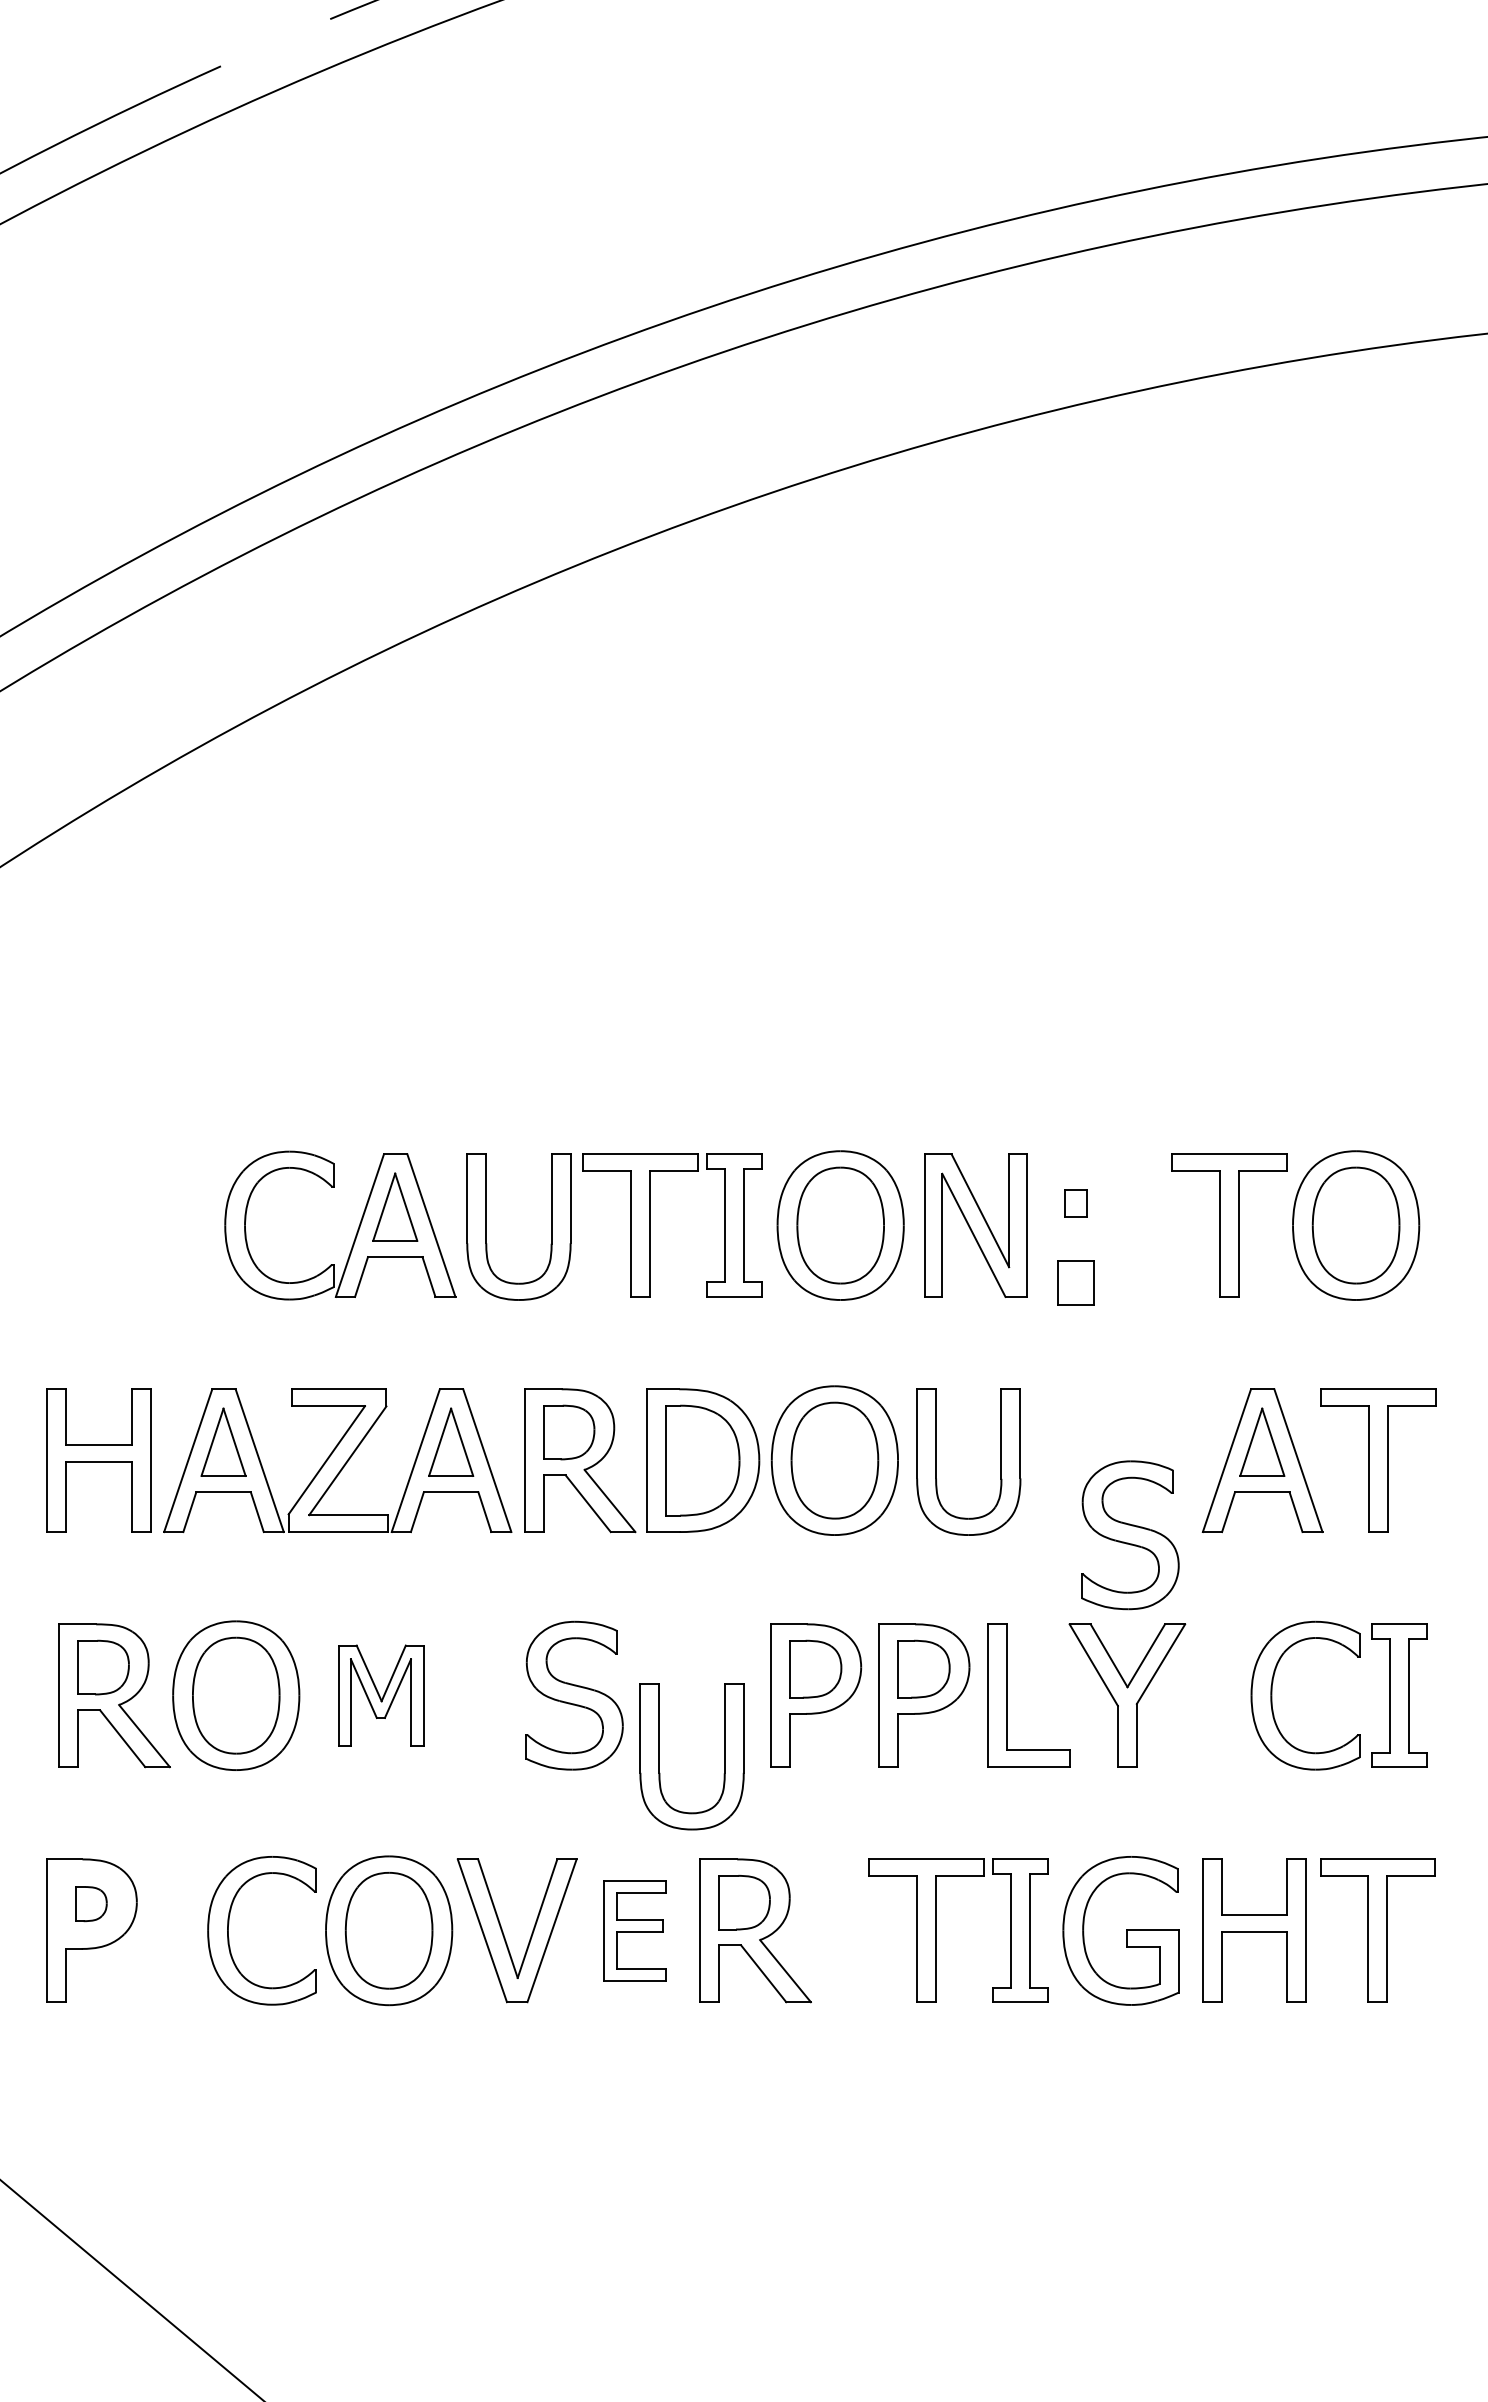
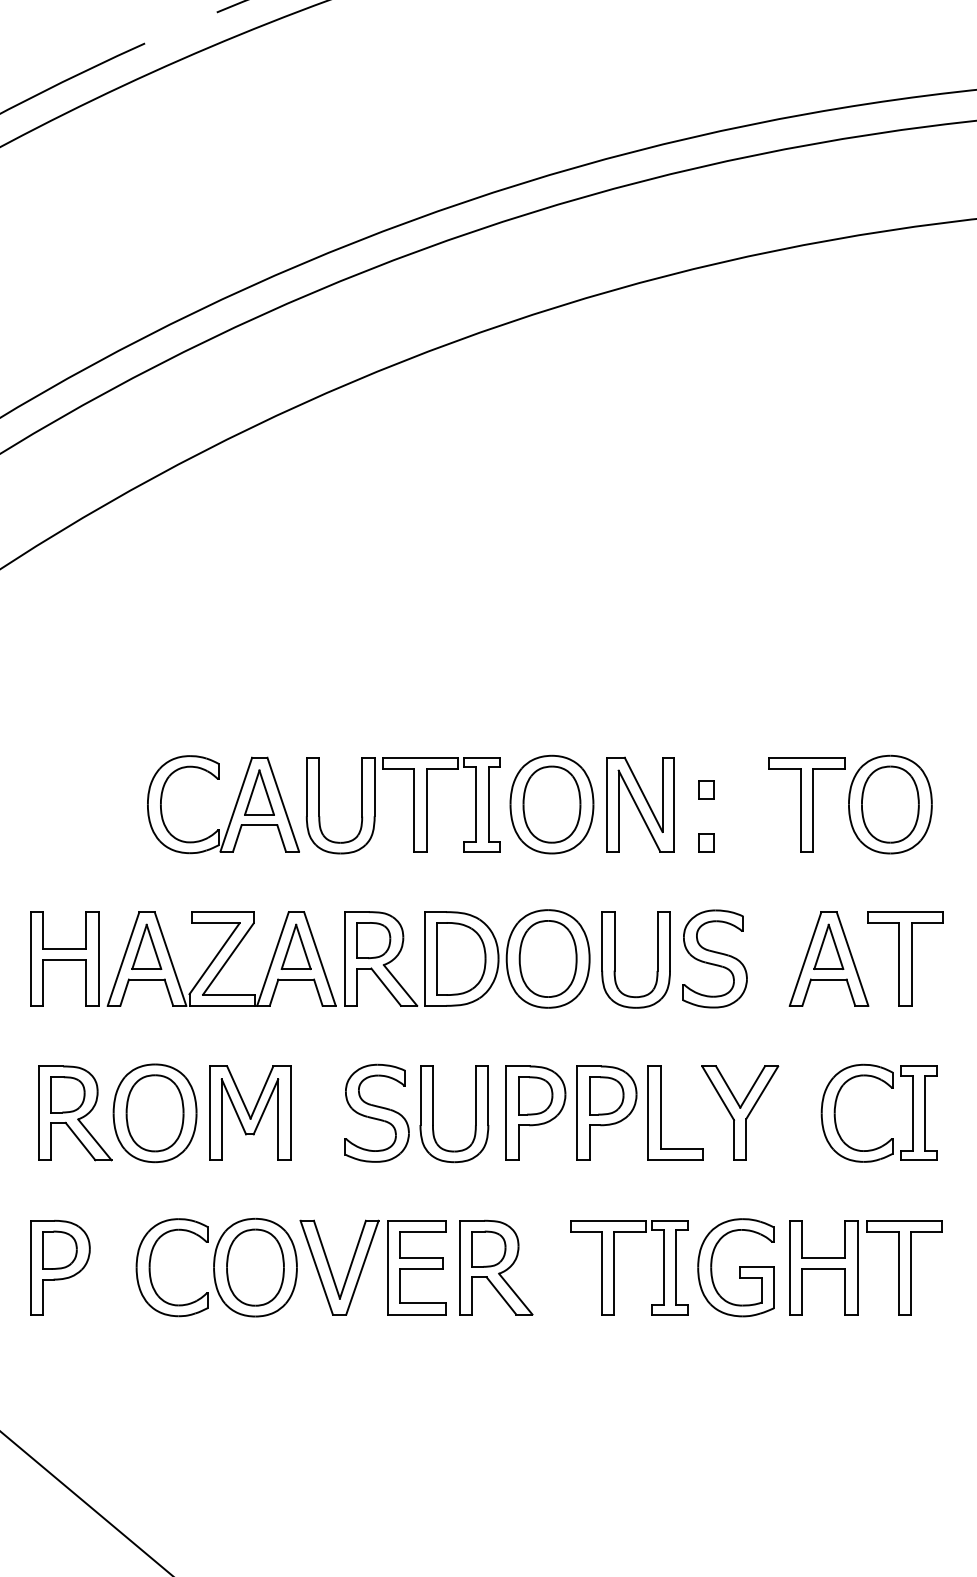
part: (1076, 1283) -> (706, 842), size x0.62
part: (1129, 1534) -> (714, 958), moved
part: (381, 1694) -> (250, 1112), size x1.43
part: (660, 1756) -> (433, 1114), moved
part: (90, 1903) -> (59, 1249), size x1.67
part: (634, 1930) -> (416, 1267), size x1.43

